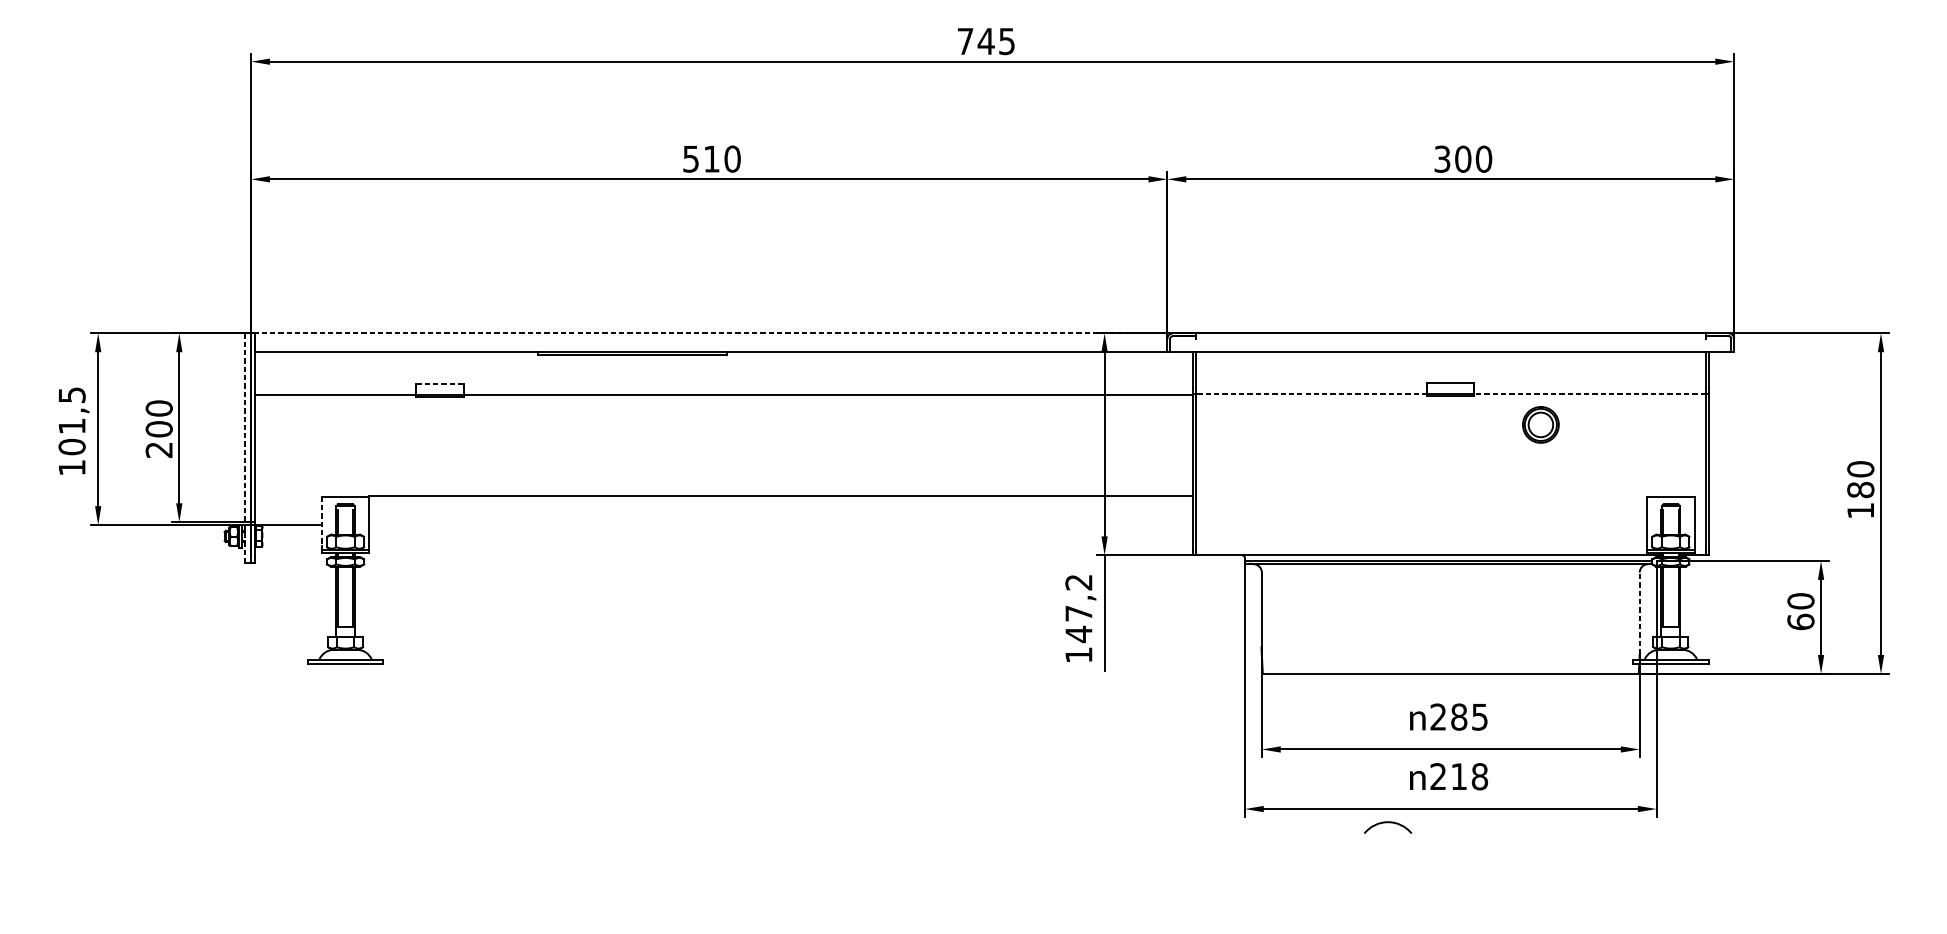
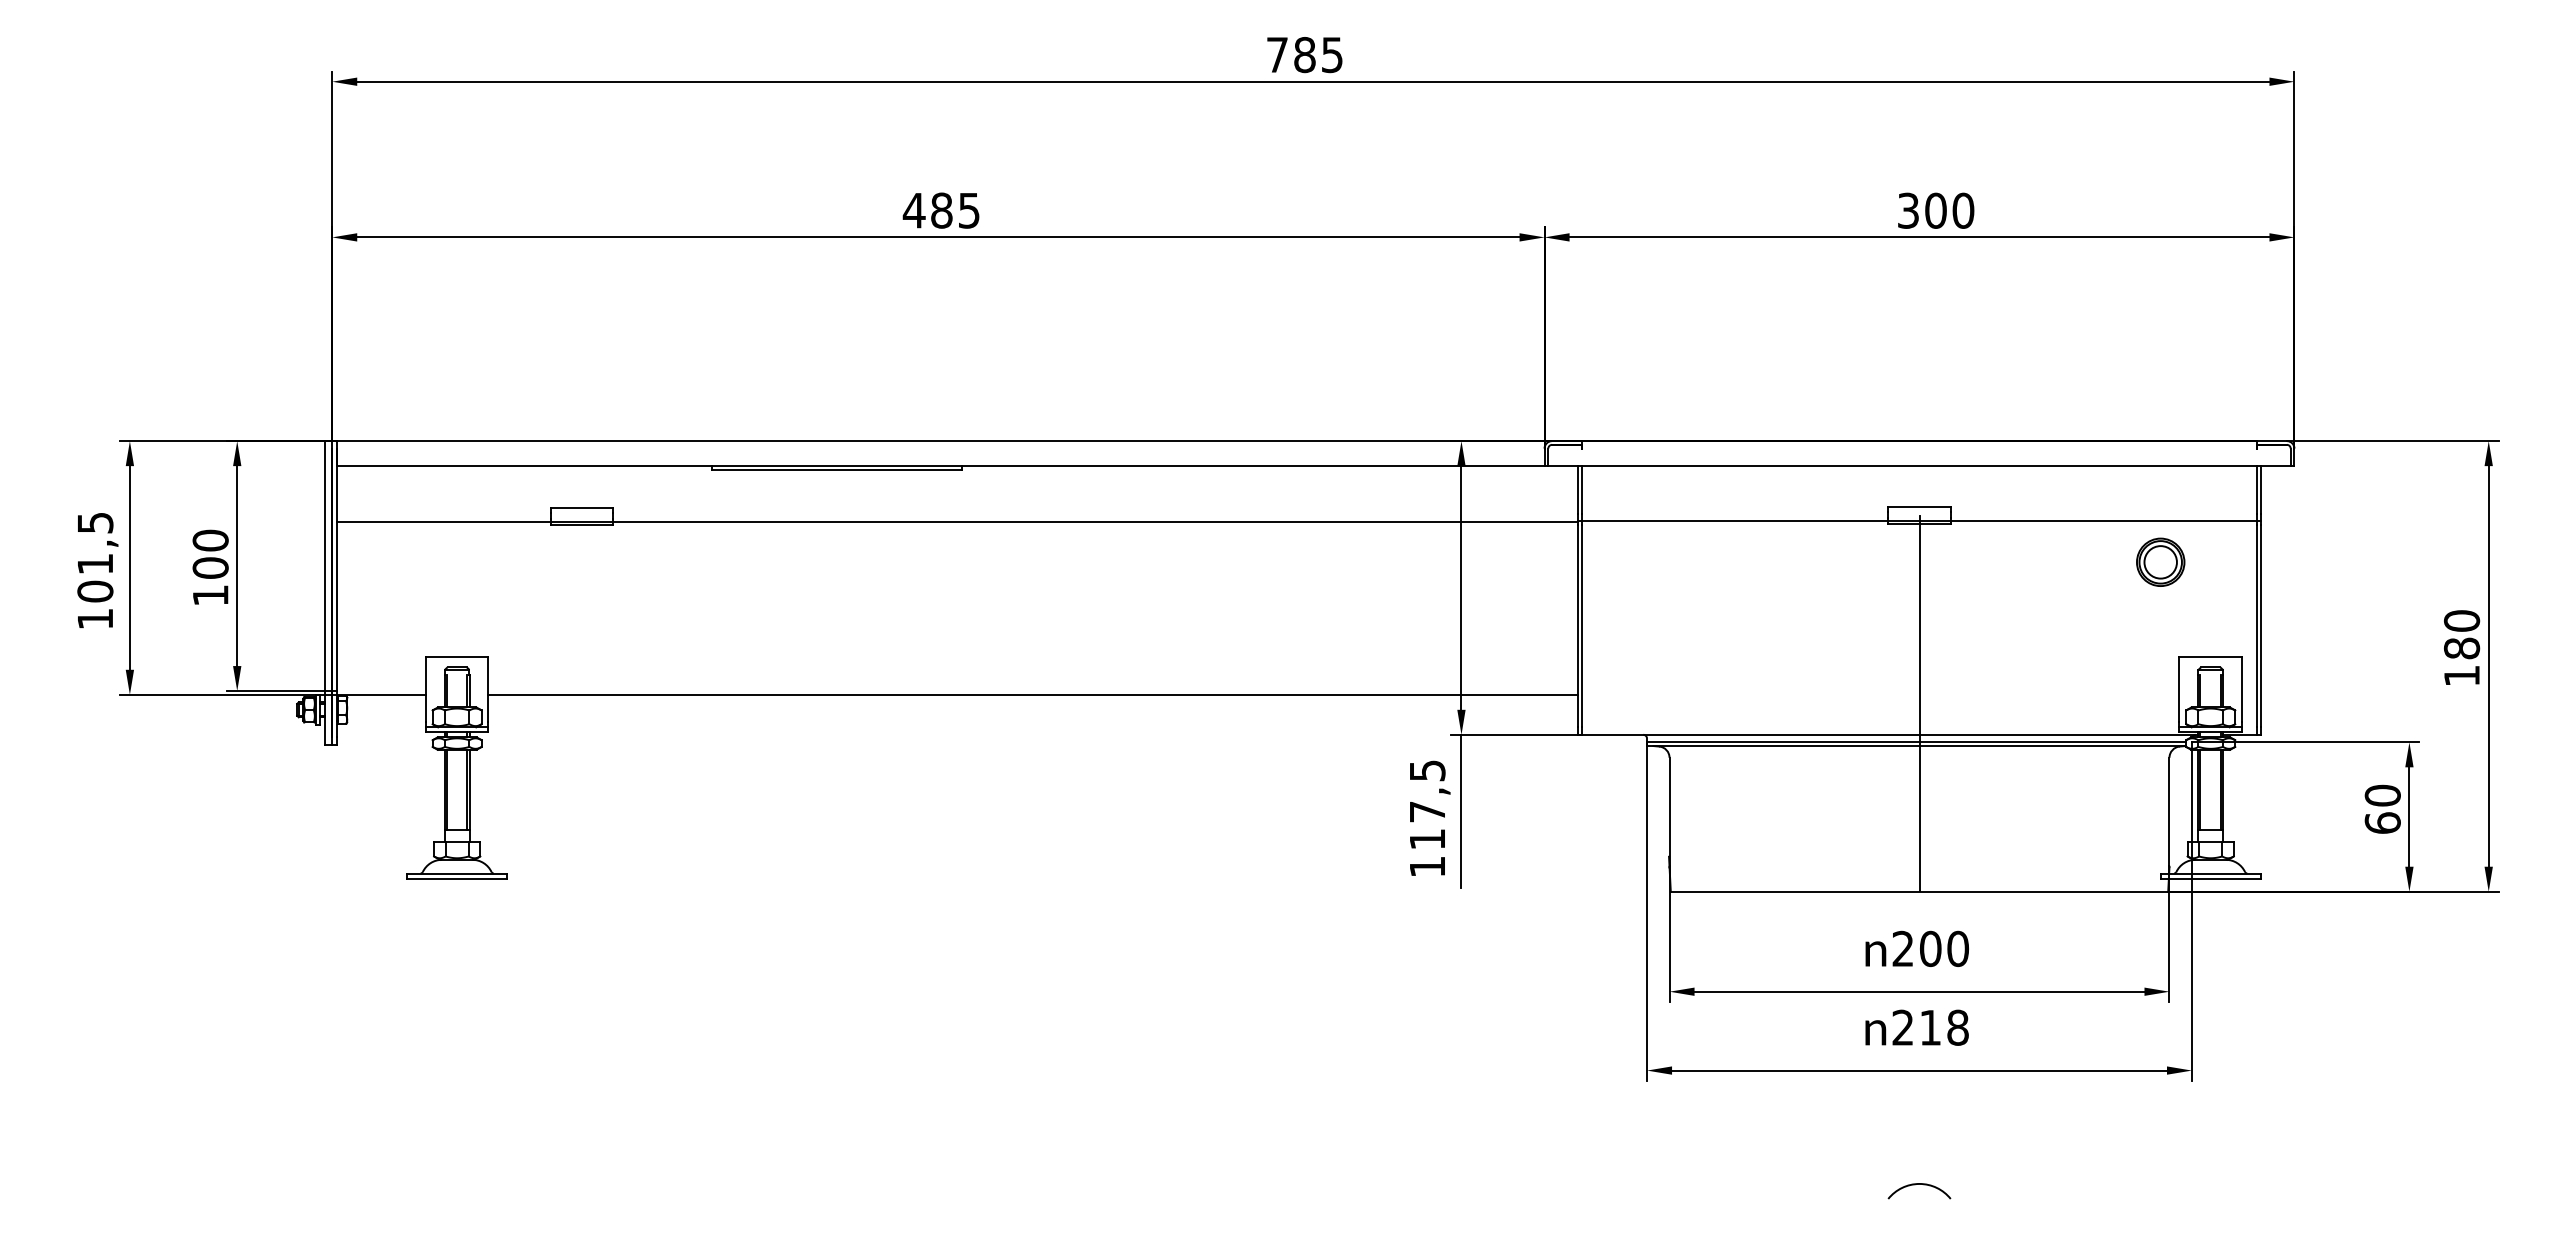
text: (985, 41) -> (1304, 55), 745 -> 785
text: (711, 159) -> (941, 210), 510 -> 485
line: (713, 333) -> (944, 441), dashed -> solid
line: (440, 384) -> (582, 508), dashed -> solid
line: (1310, 394) -> (1734, 521), dashed -> solid
line: (1589, 394) -> (2103, 521), dashed -> solid
part: (1540, 424) -> (2160, 561), moved
line: (245, 447) -> (324, 592), dashed -> solid
text: (159, 449) -> (210, 595), 200 -> 100
line: (781, 496) -> (1033, 694), moved
line: (321, 521) -> (425, 690), dashed -> solid
line: (1450, 530) -> (1919, 702), added
text: (1078, 608) -> (1427, 805), 147,2 -> 117,5
line: (1639, 613) -> (2169, 811), dashed -> solid
text: (1469, 716) -> (1944, 948), 285 -> 200
arc: (1388, 822) -> (1919, 1184), moved

